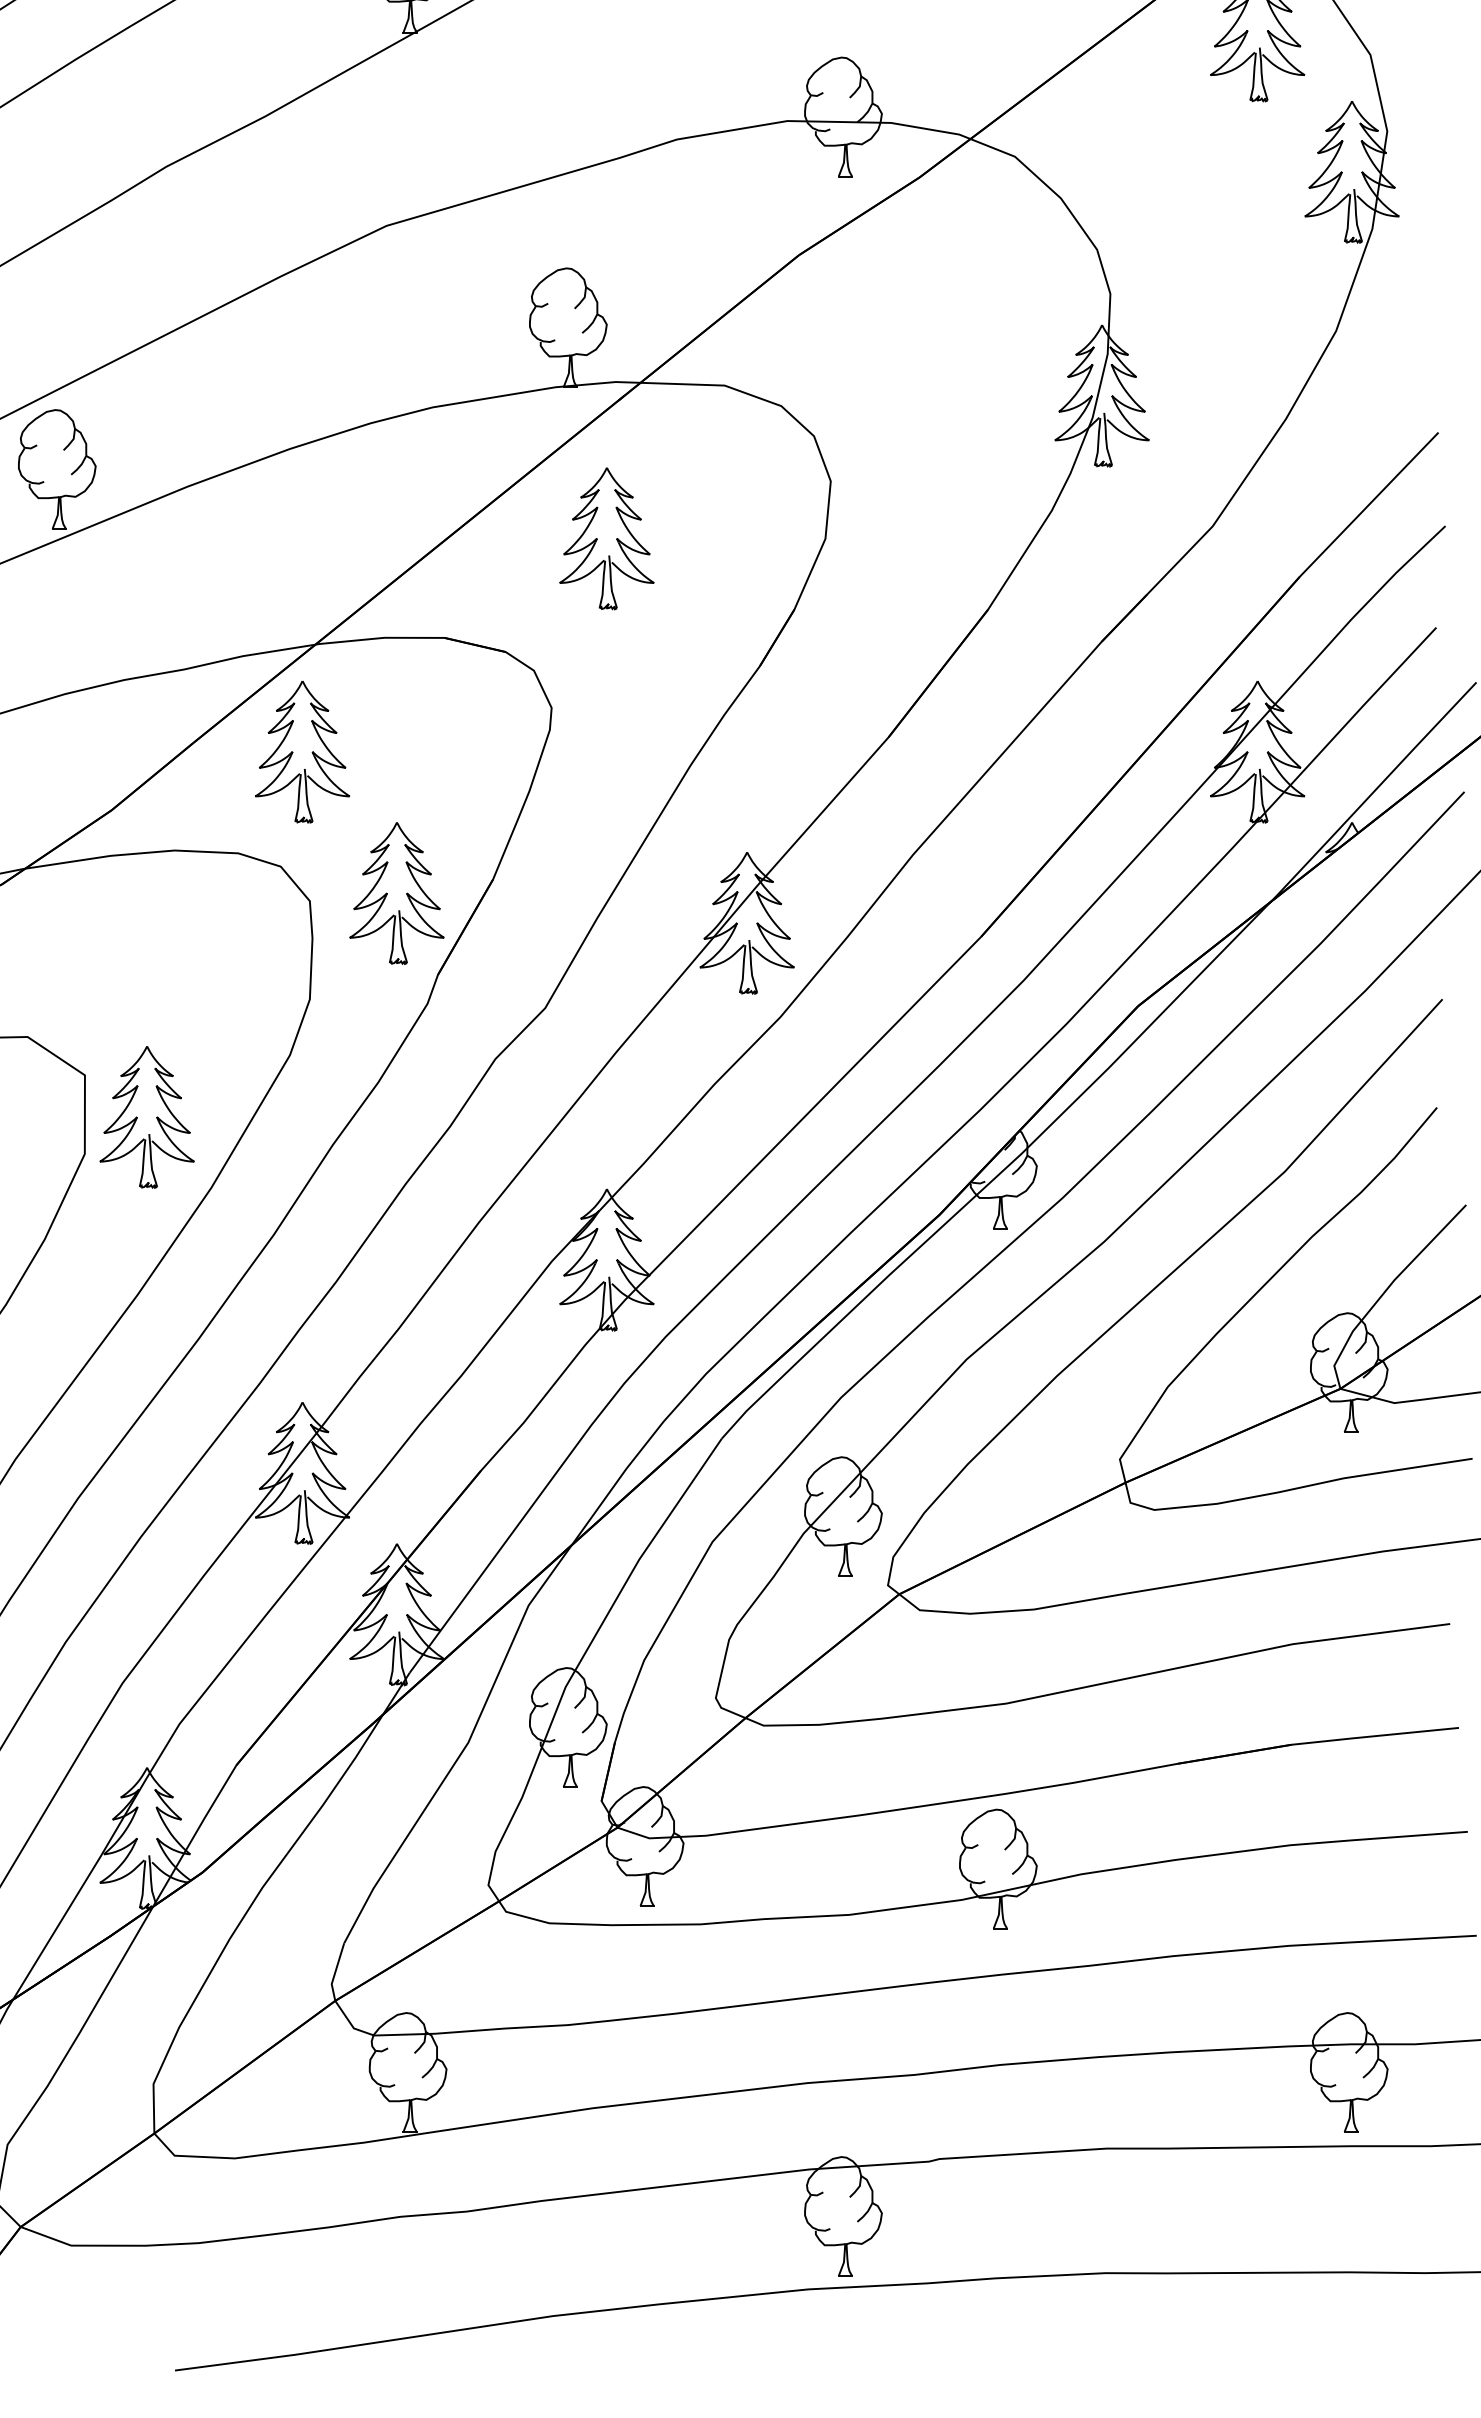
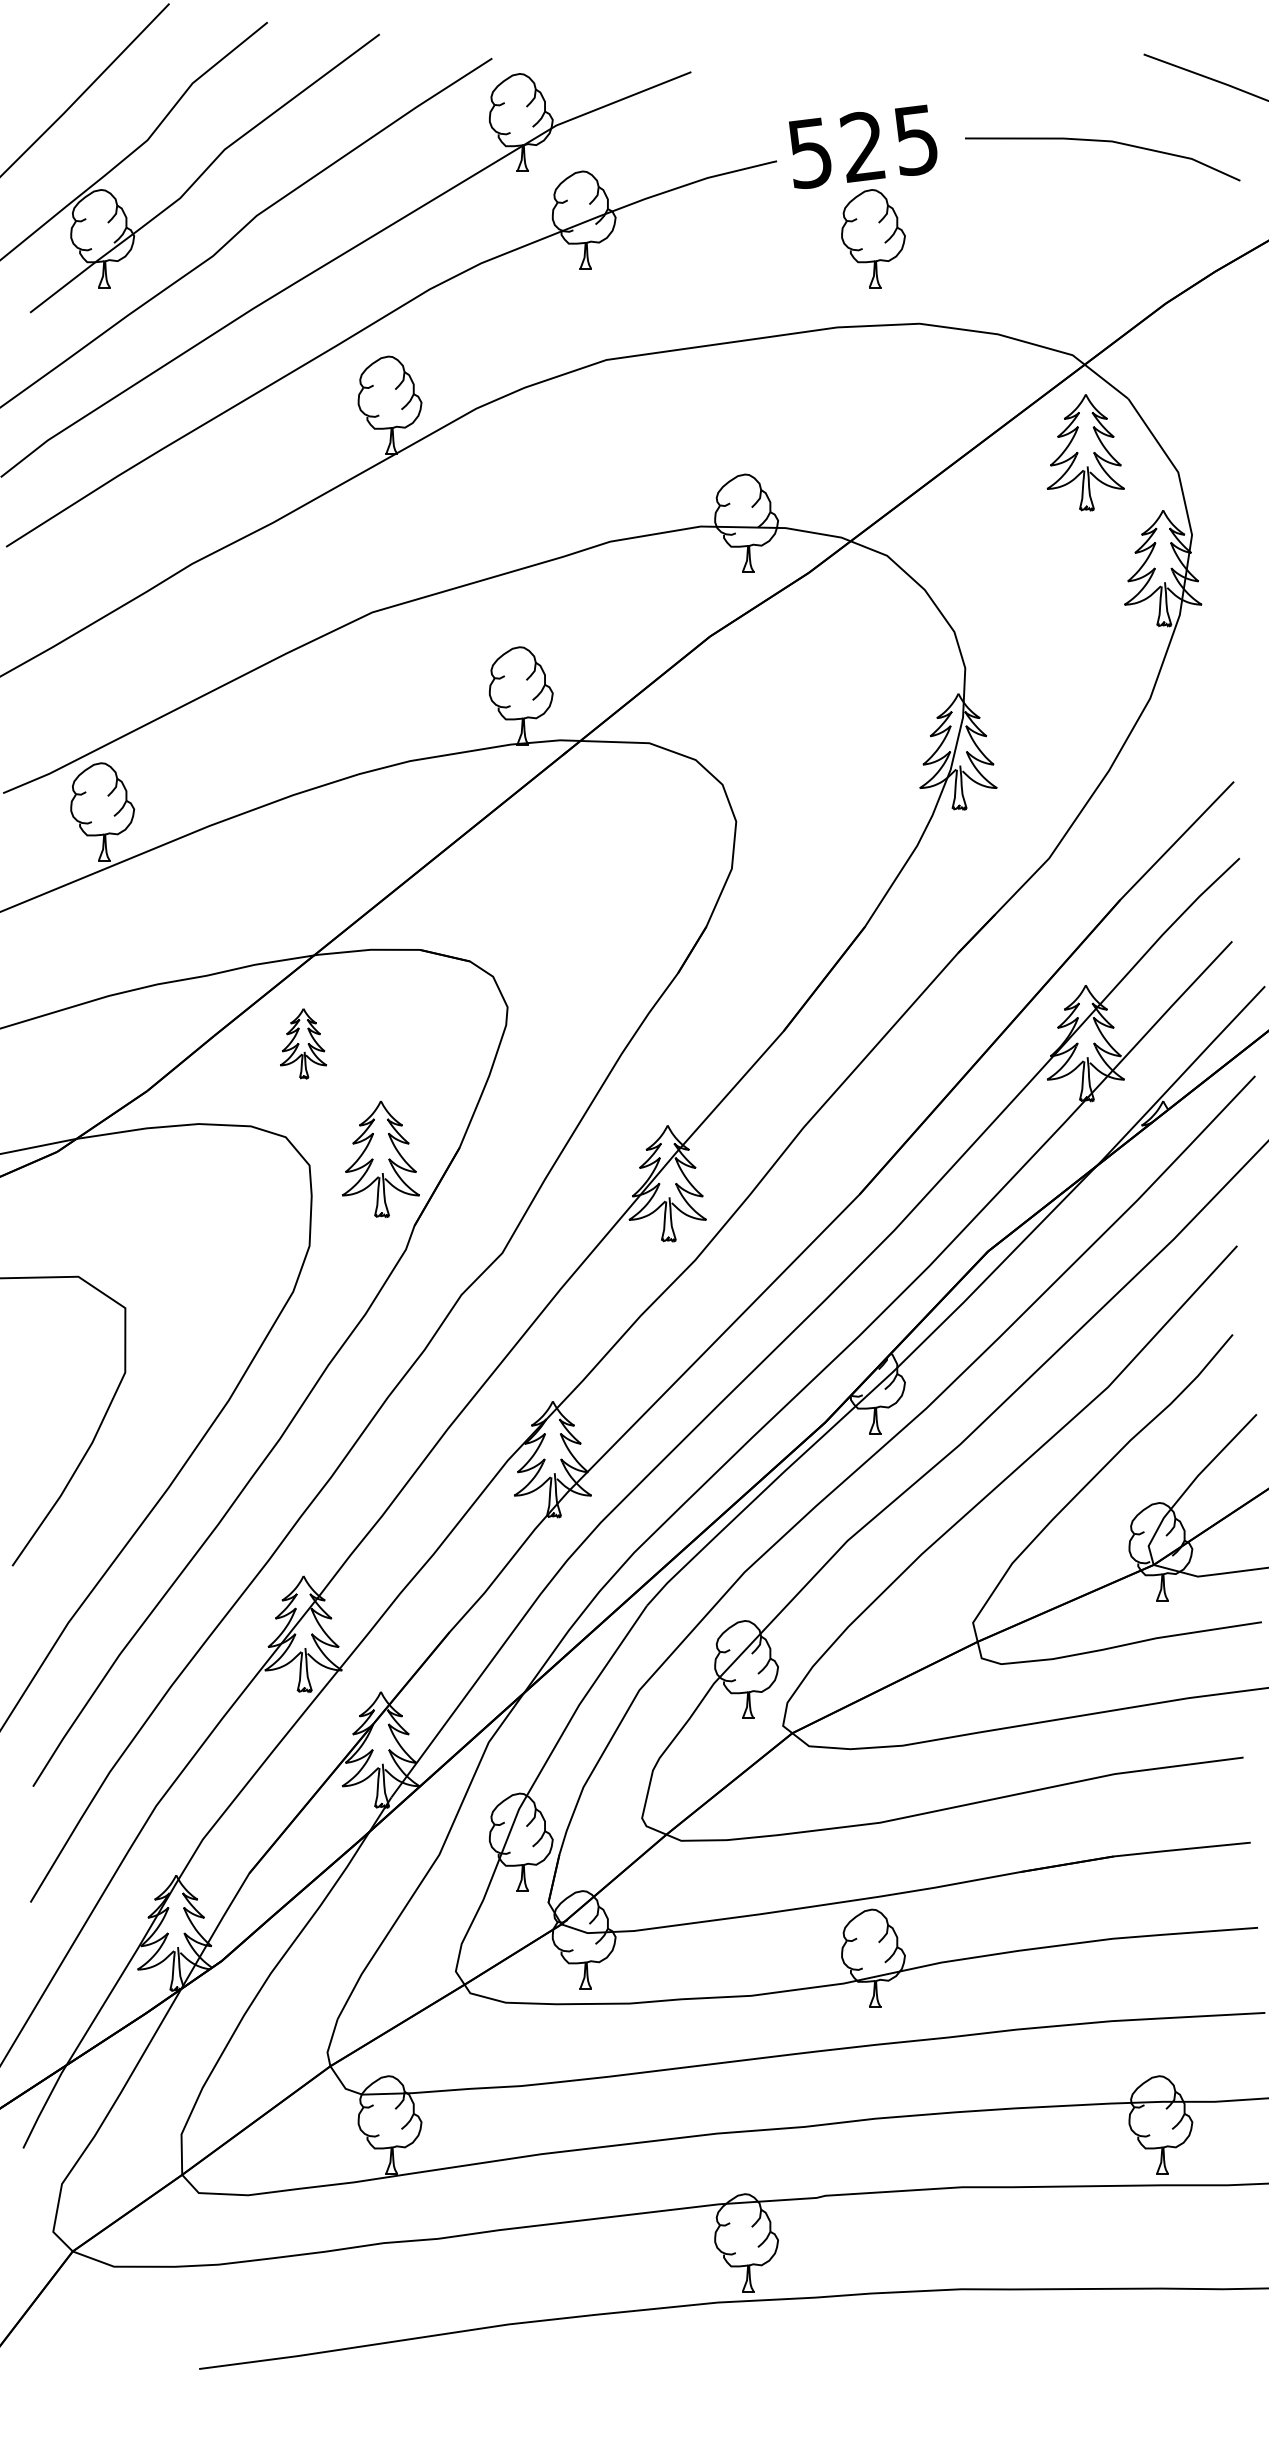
part: (606, 538) -> (552, 868), removed
part: (302, 752) -> (303, 1043), size x0.6
part: (147, 1117) -> (176, 1342), removed

